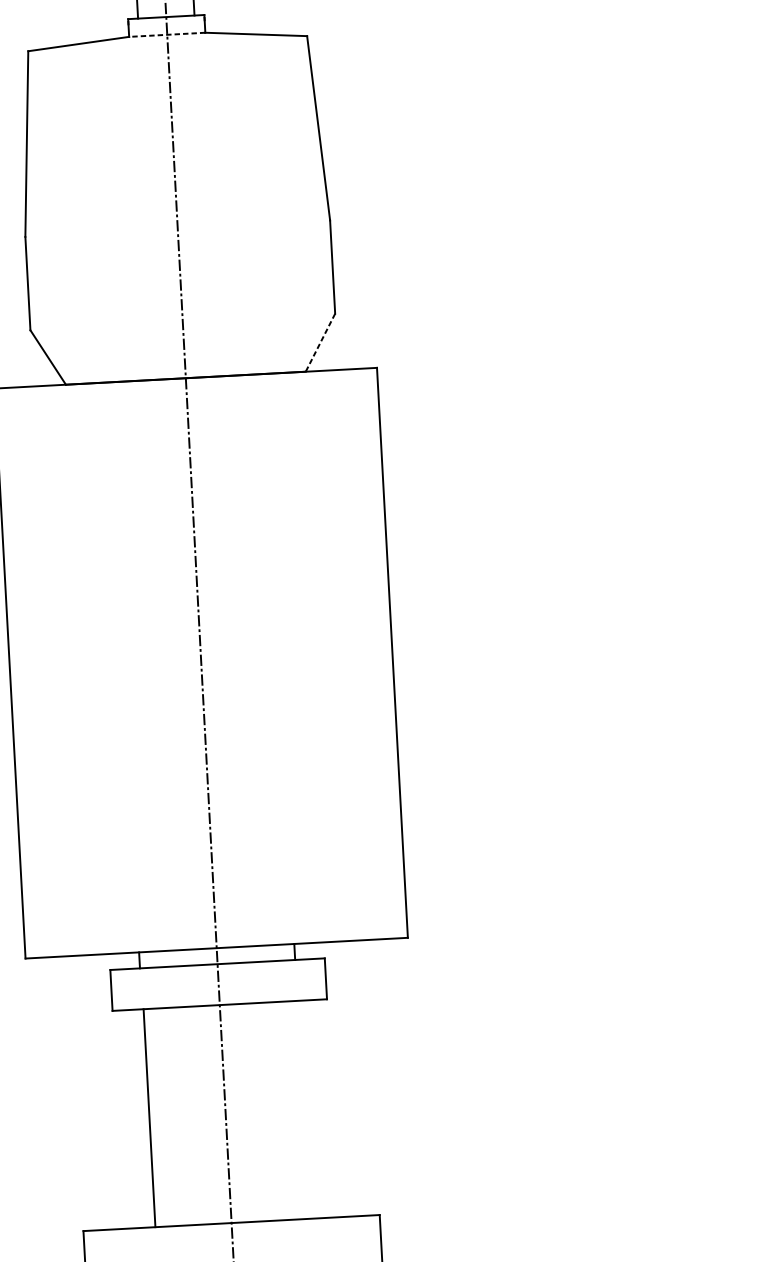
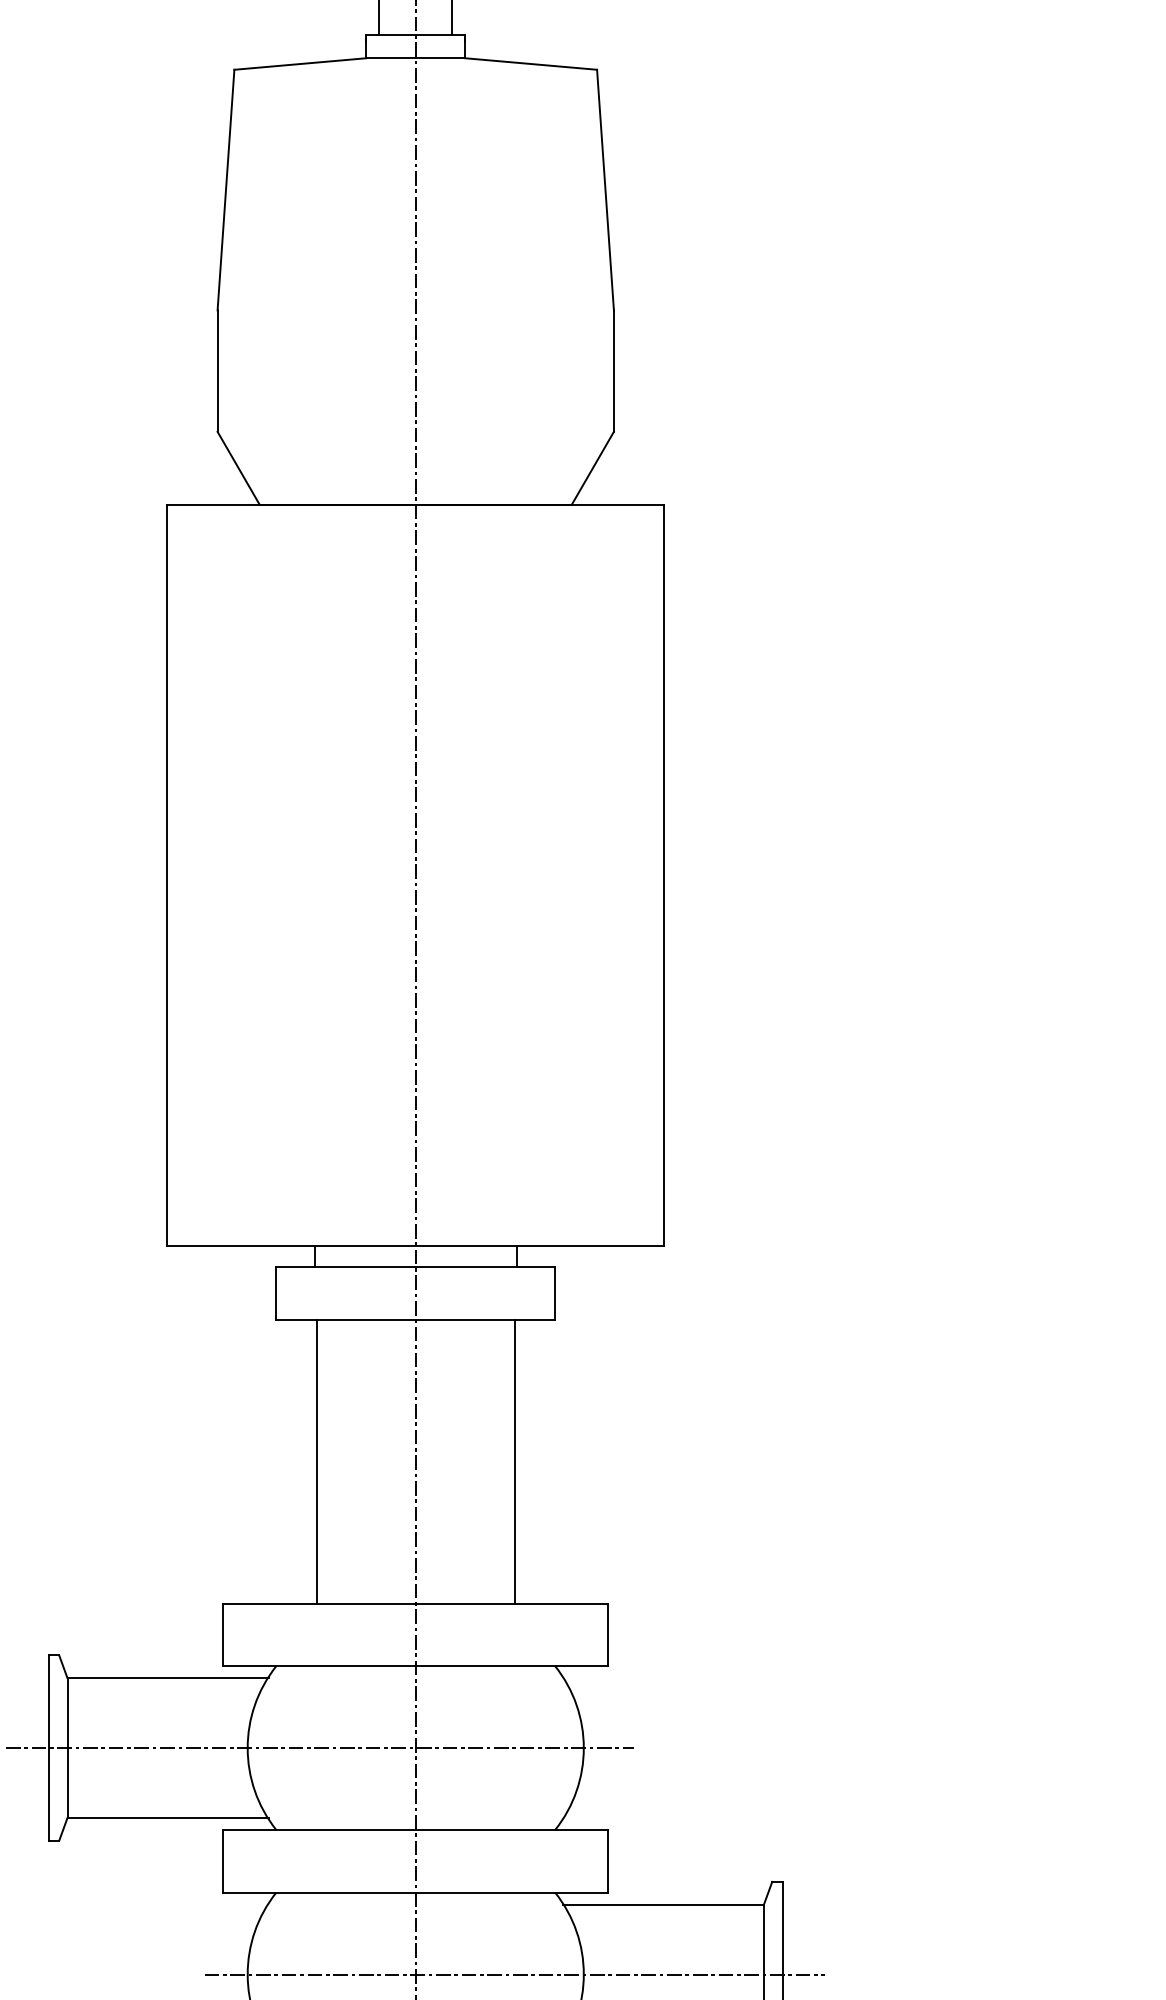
line: (167, 35) -> (415, 58), dashed -> solid
line: (320, 342) -> (592, 468), dashed -> solid
line: (301, 1109) -> (514, 1461), added

